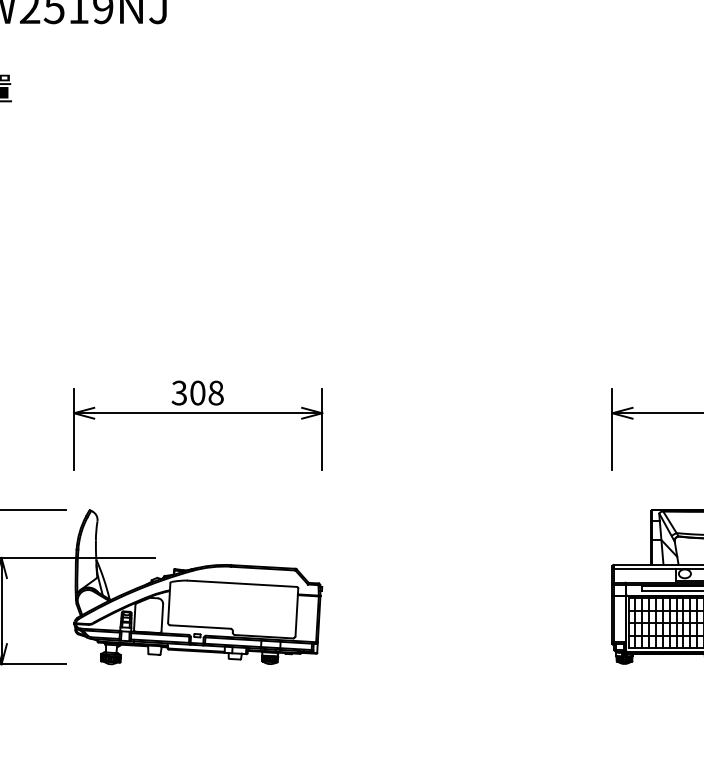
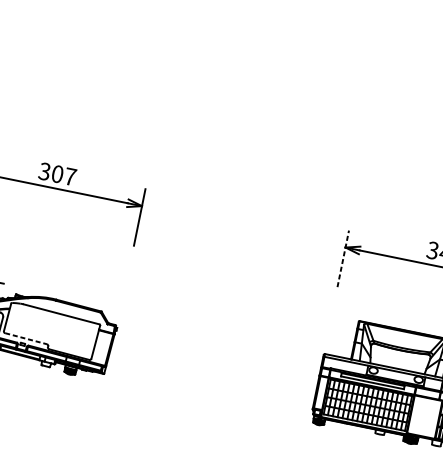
text: (215, 392) -> (70, 176), 308 -> 307
line: (612, 428) -> (343, 258), solid -> dashed
line: (201, 627) -> (26, 339), solid -> dashed

